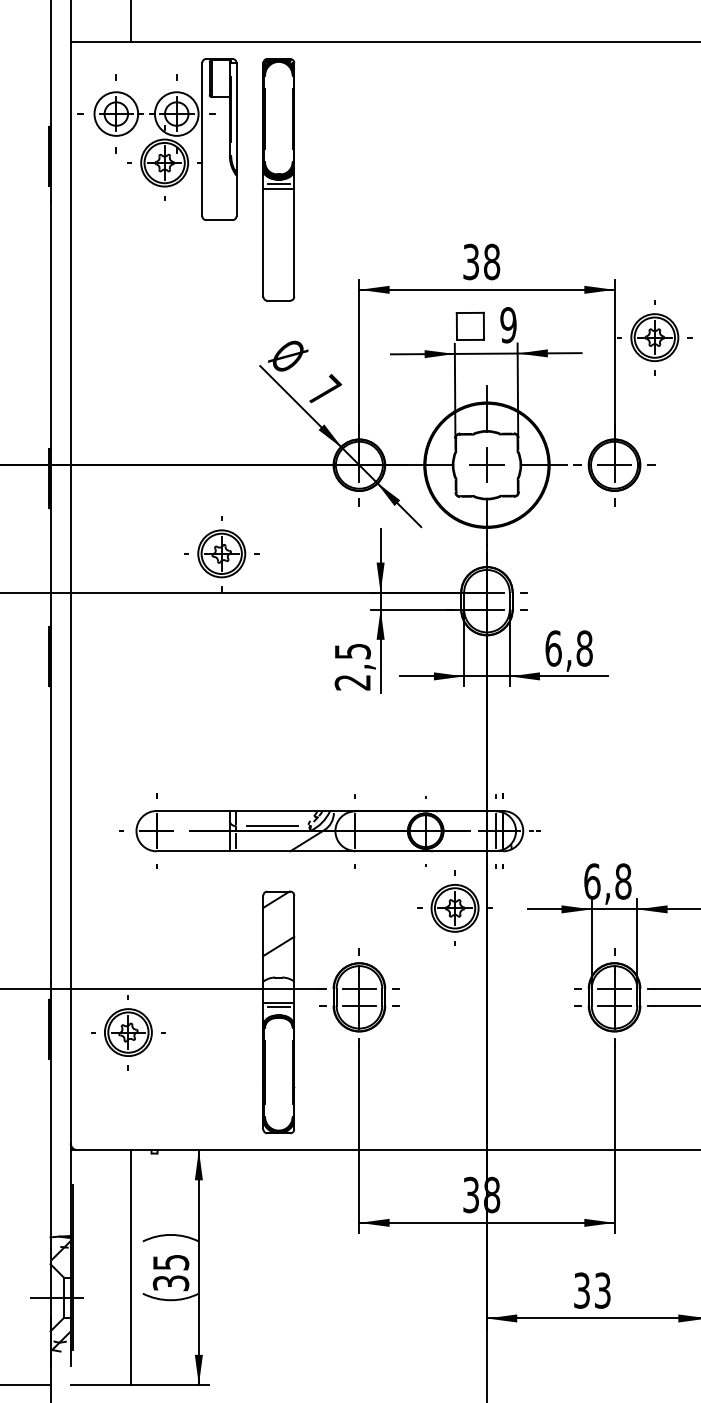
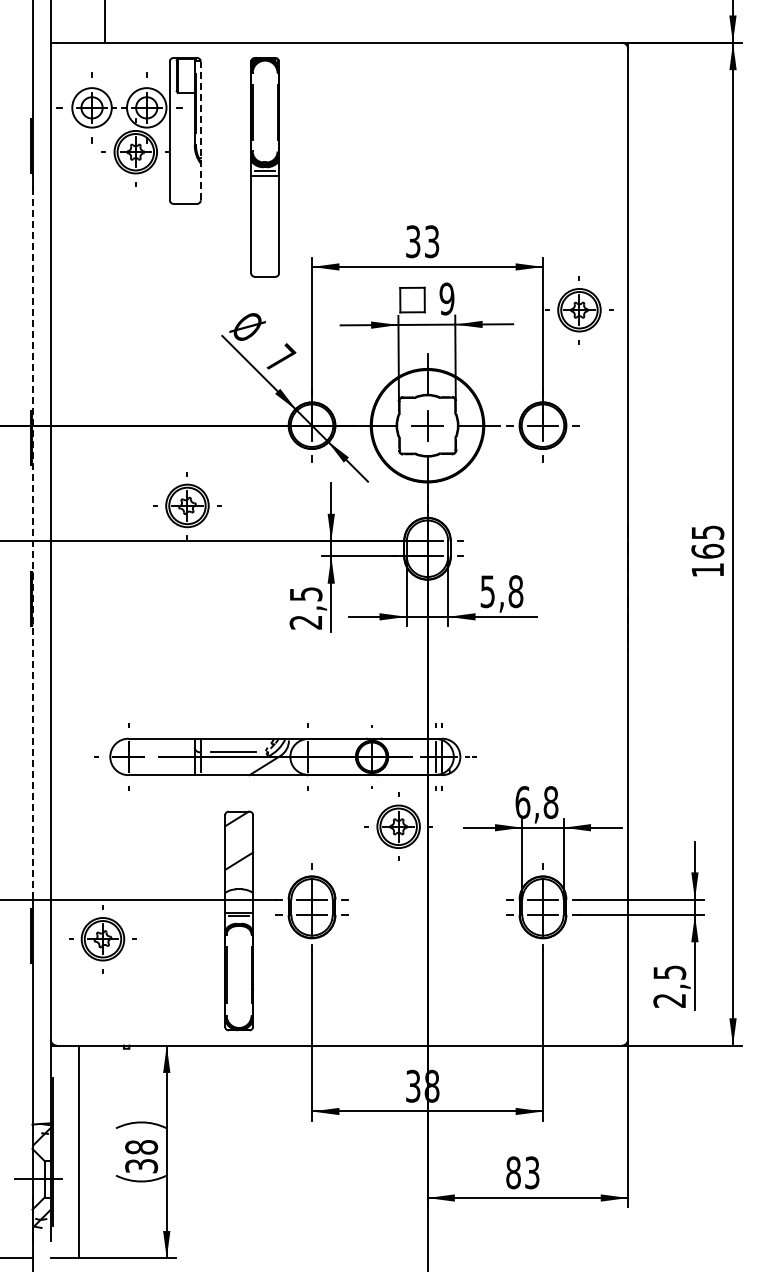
line: (236, 139) -> (200, 130), solid -> dashed
part: (278, 179) -> (264, 167), moved
text: (491, 261) -> (431, 241), 38 -> 33
line: (50, 592) -> (32, 540), solid -> dashed
text: (553, 648) -> (487, 591), 6,8 -> 5,8
text: (170, 1262) -> (141, 1147), 35 -> 38
line: (131, 1267) -> (79, 1151), moved
text: (581, 1290) -> (513, 1172), 33 -> 83

